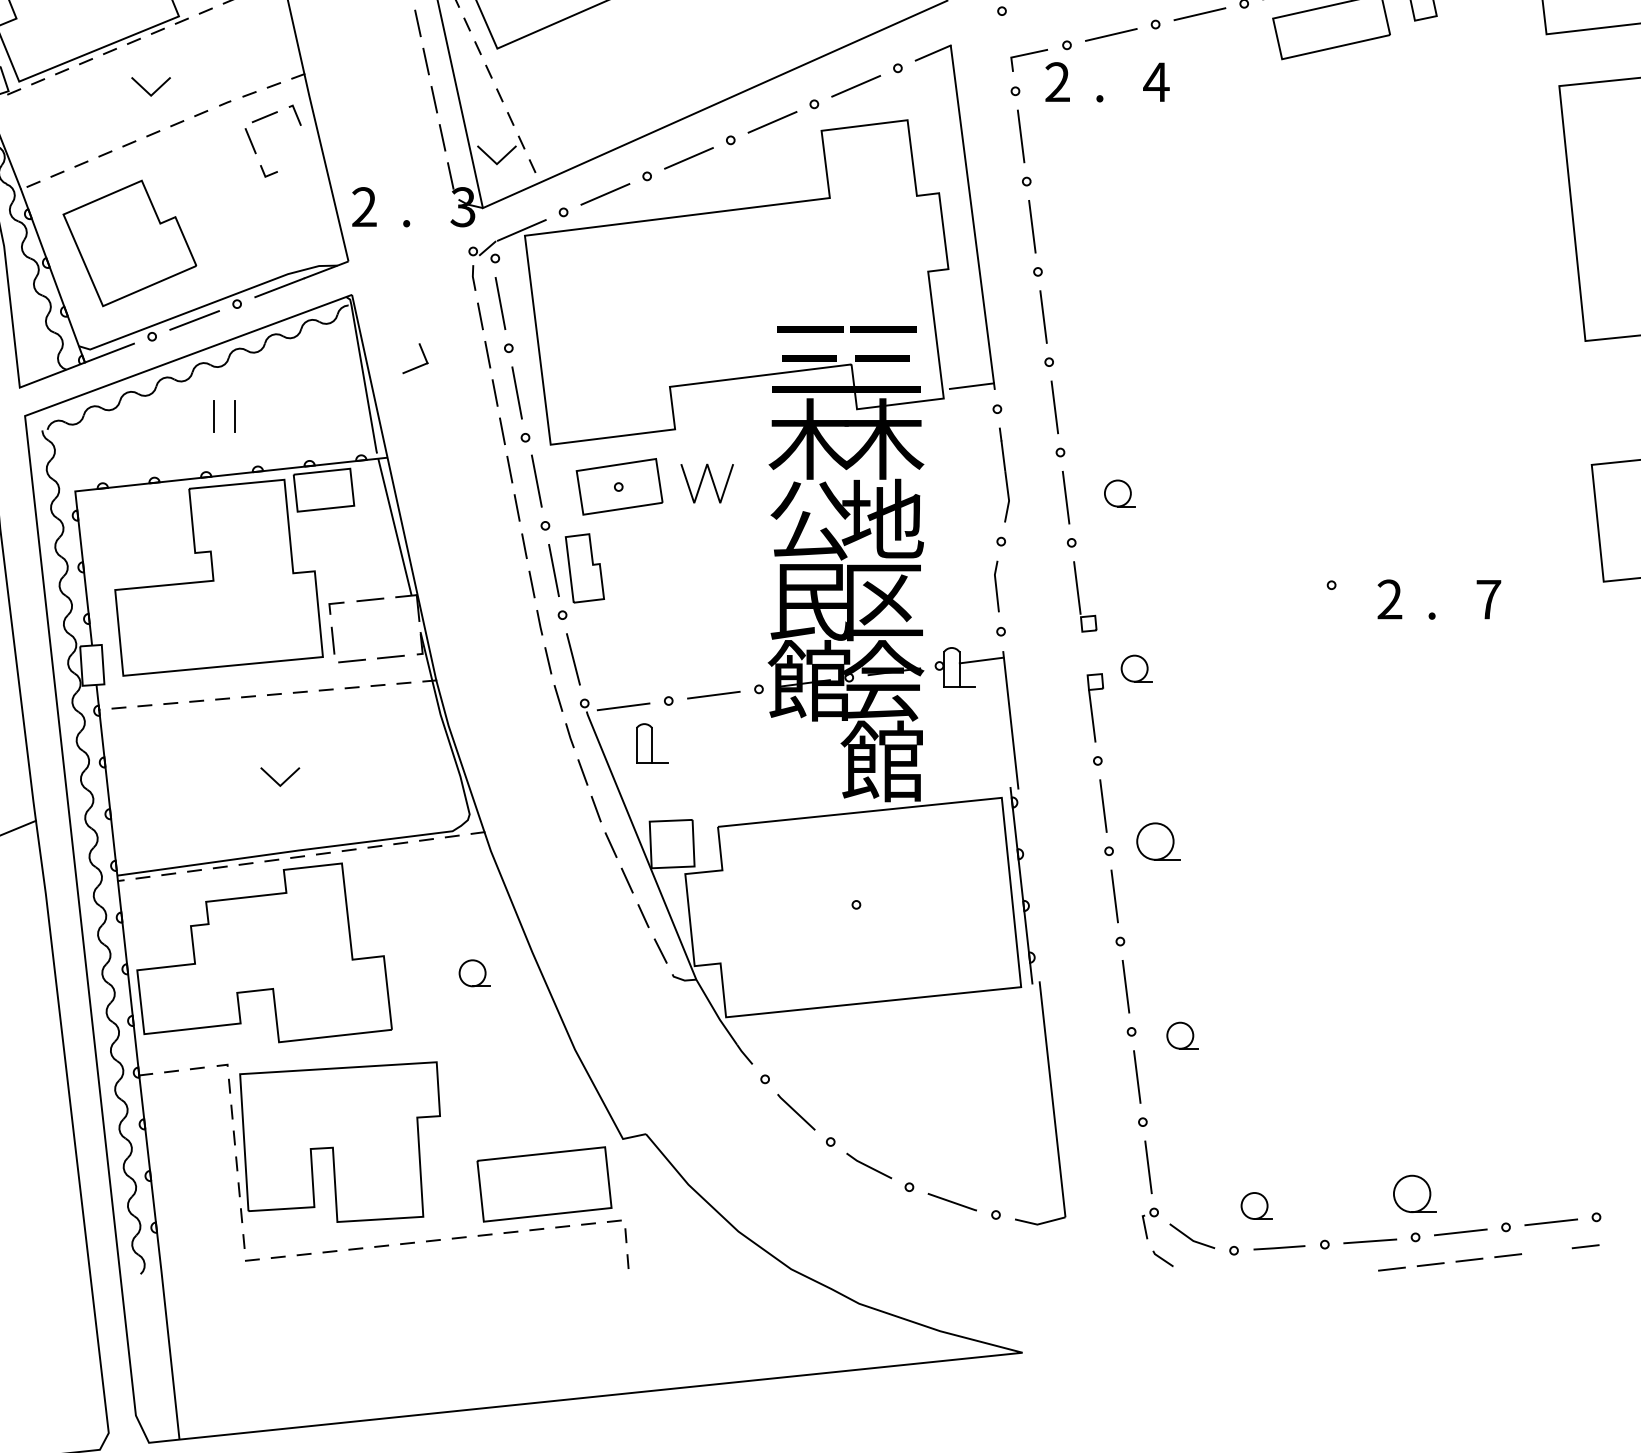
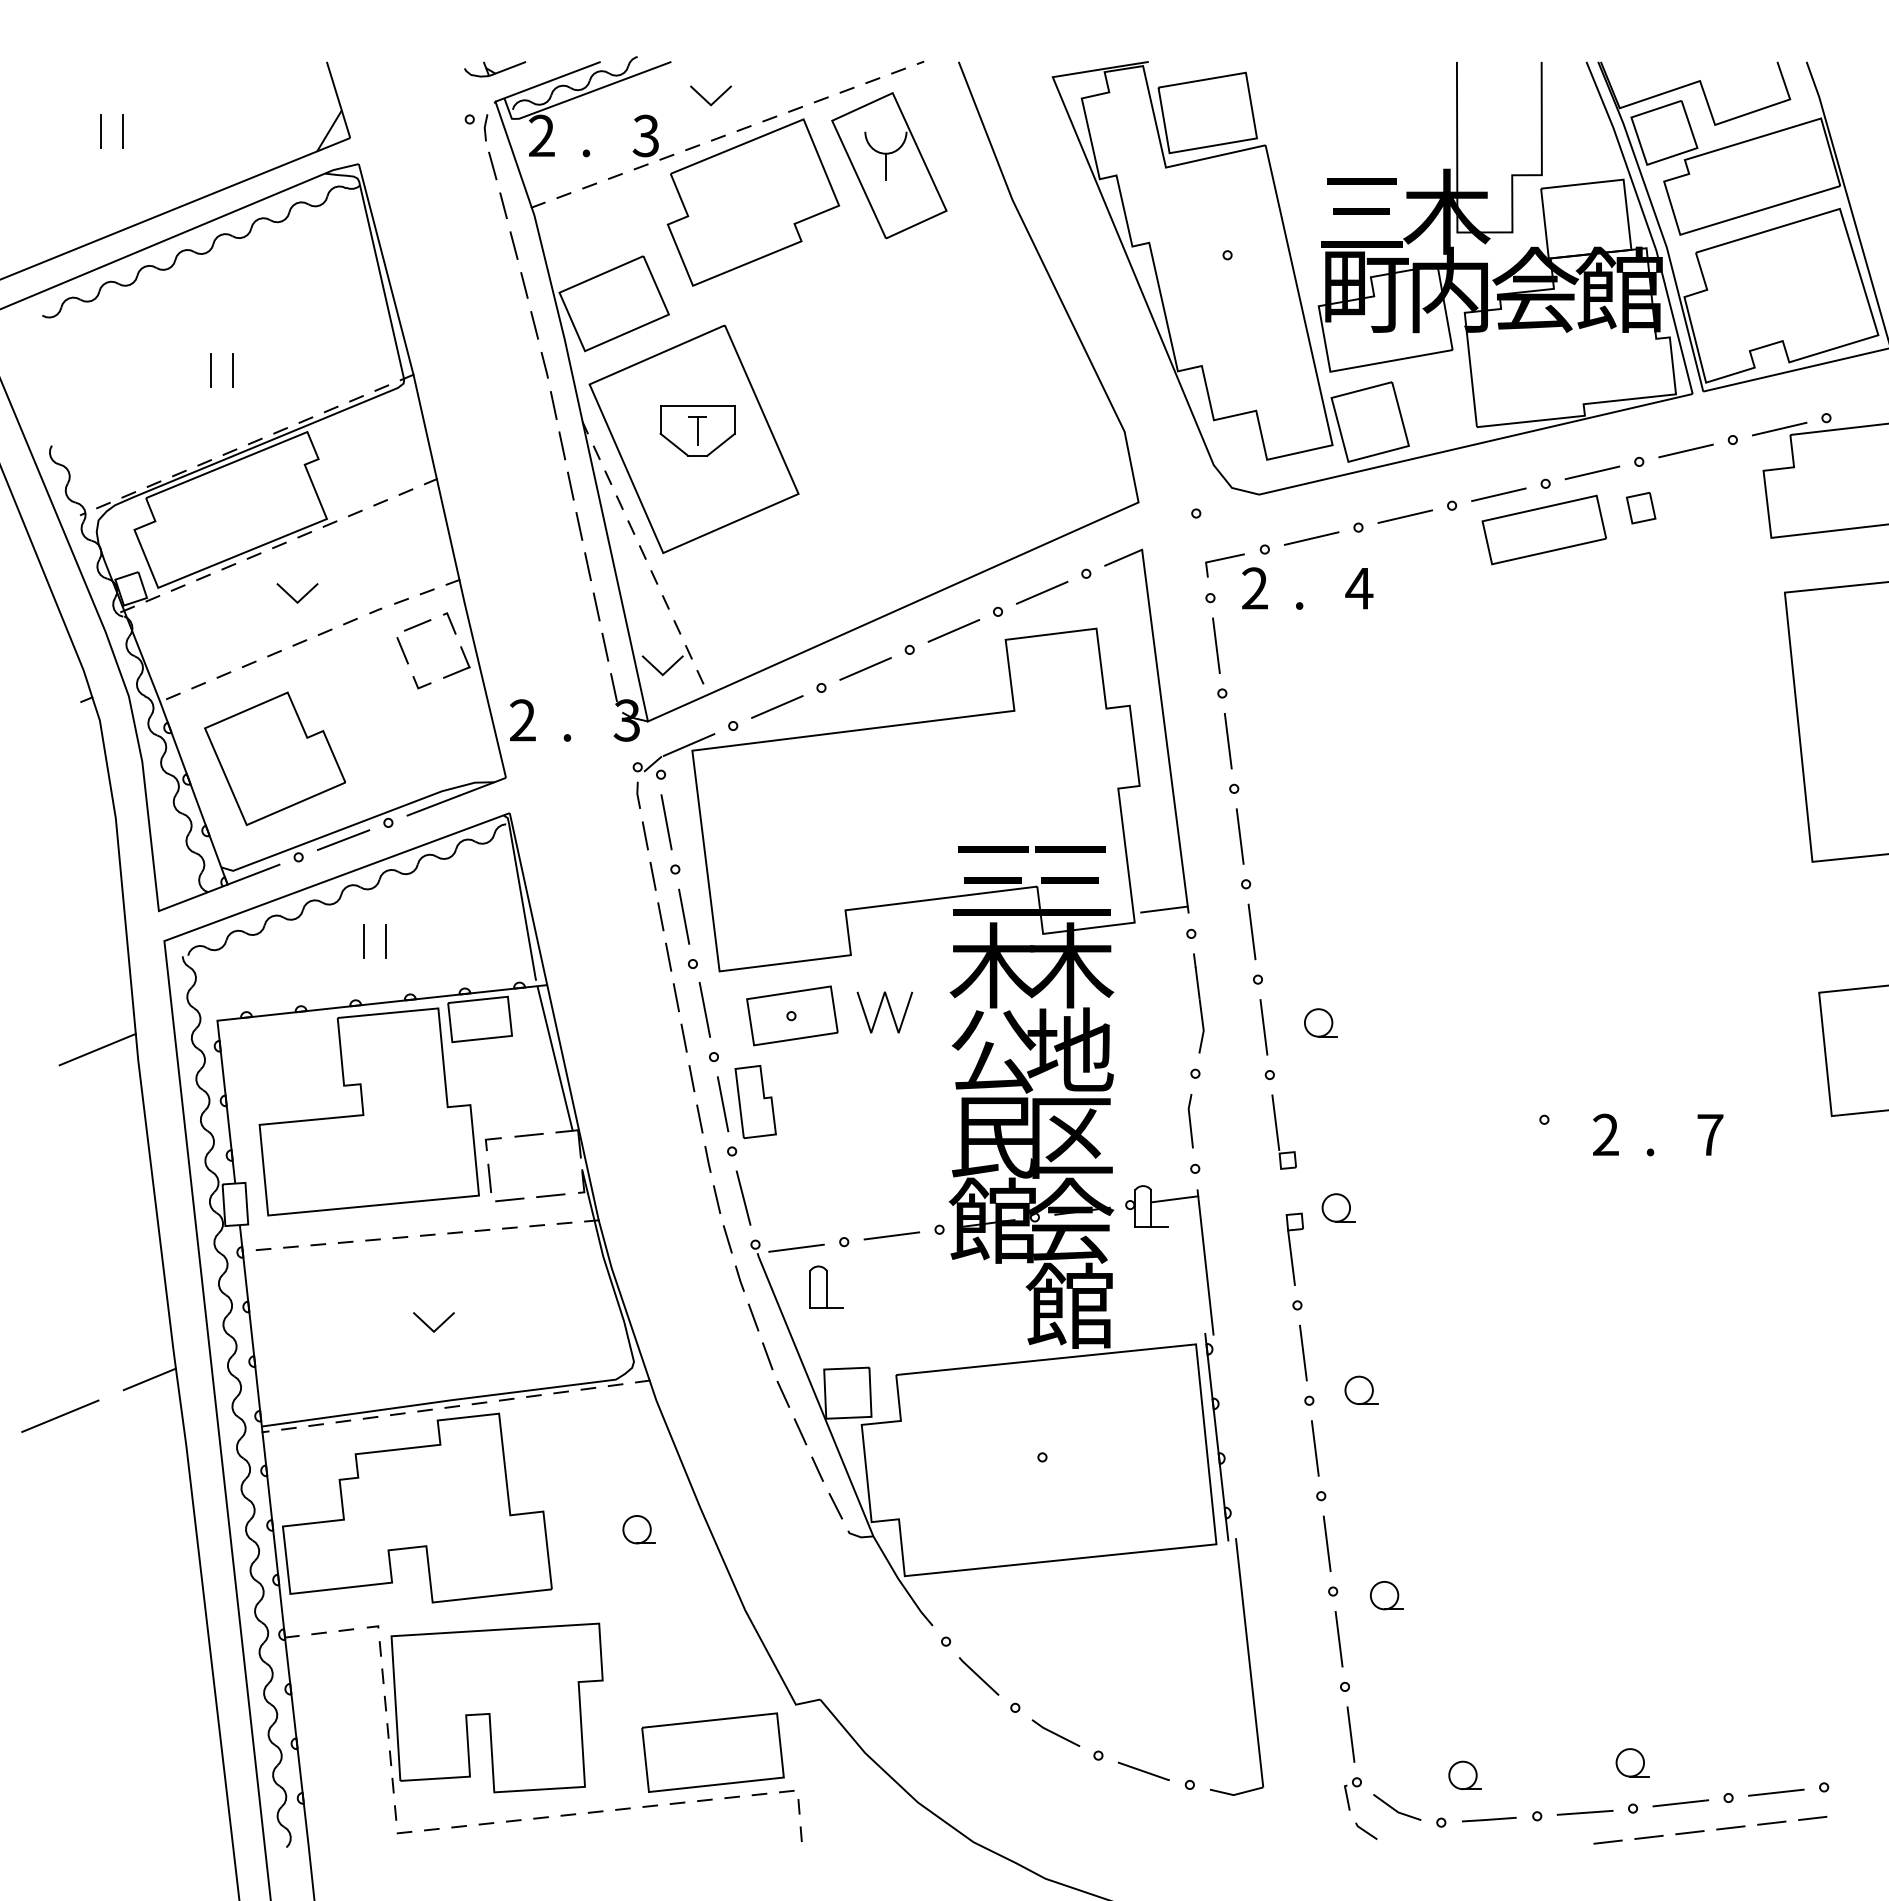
part: (417, 366) -> (458, 670), moved
part: (1158, 840) -> (1361, 1389), size x0.71
part: (1415, 1193) -> (1632, 1762), size x0.71
line: (1546, 1250) -> (1771, 1822), added

